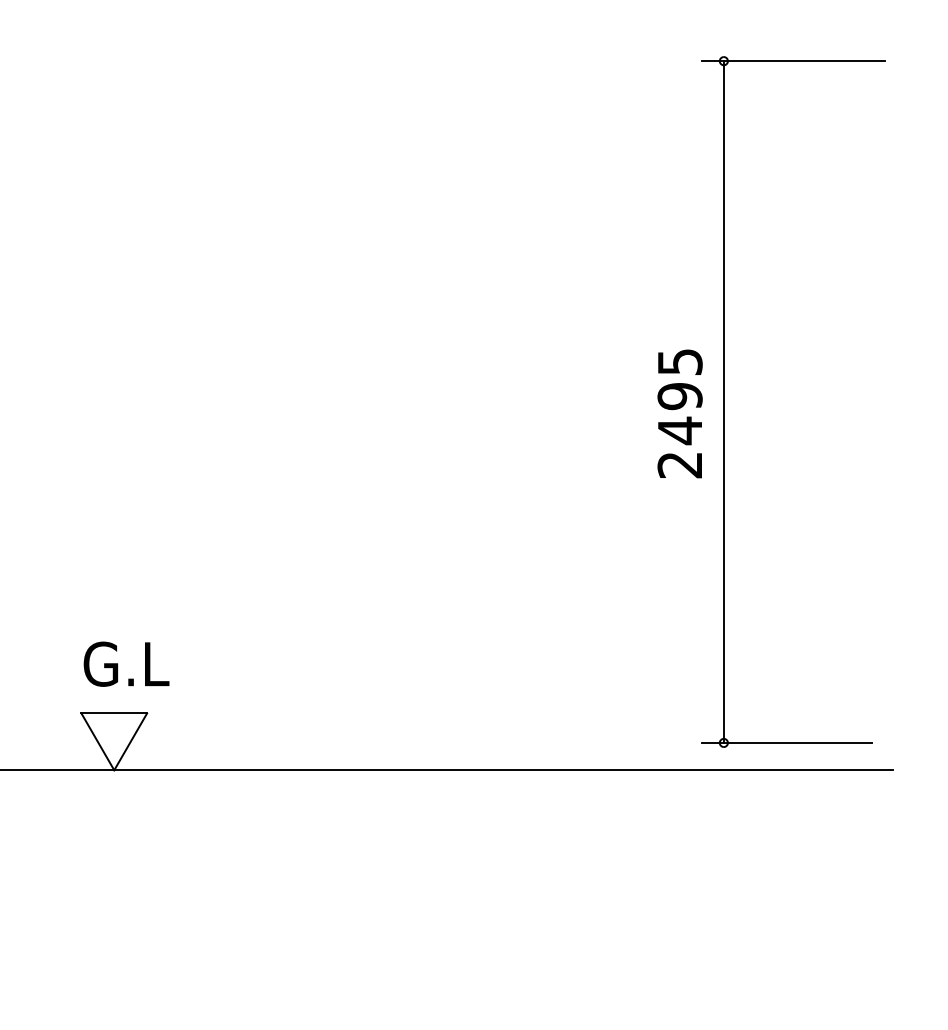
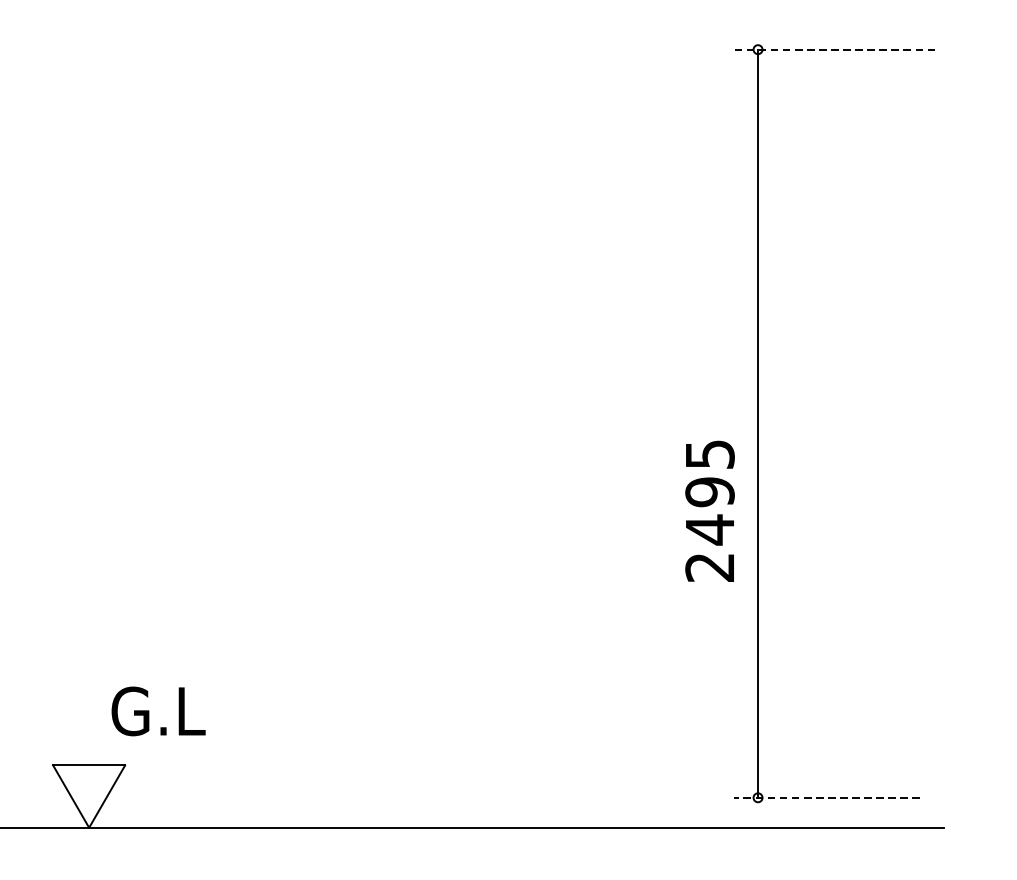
line: (793, 61) -> (834, 50), solid -> dashed
text: (679, 413) -> (709, 510), moved
text: (126, 663) -> (158, 710), moved
line: (786, 742) -> (826, 797), solid -> dashed

